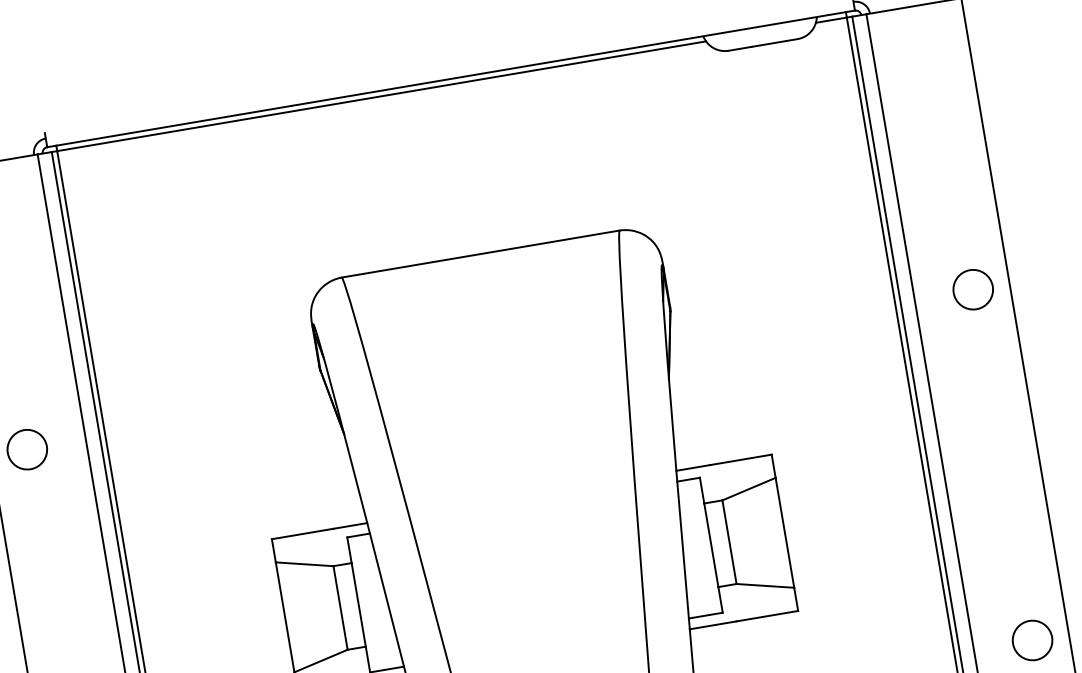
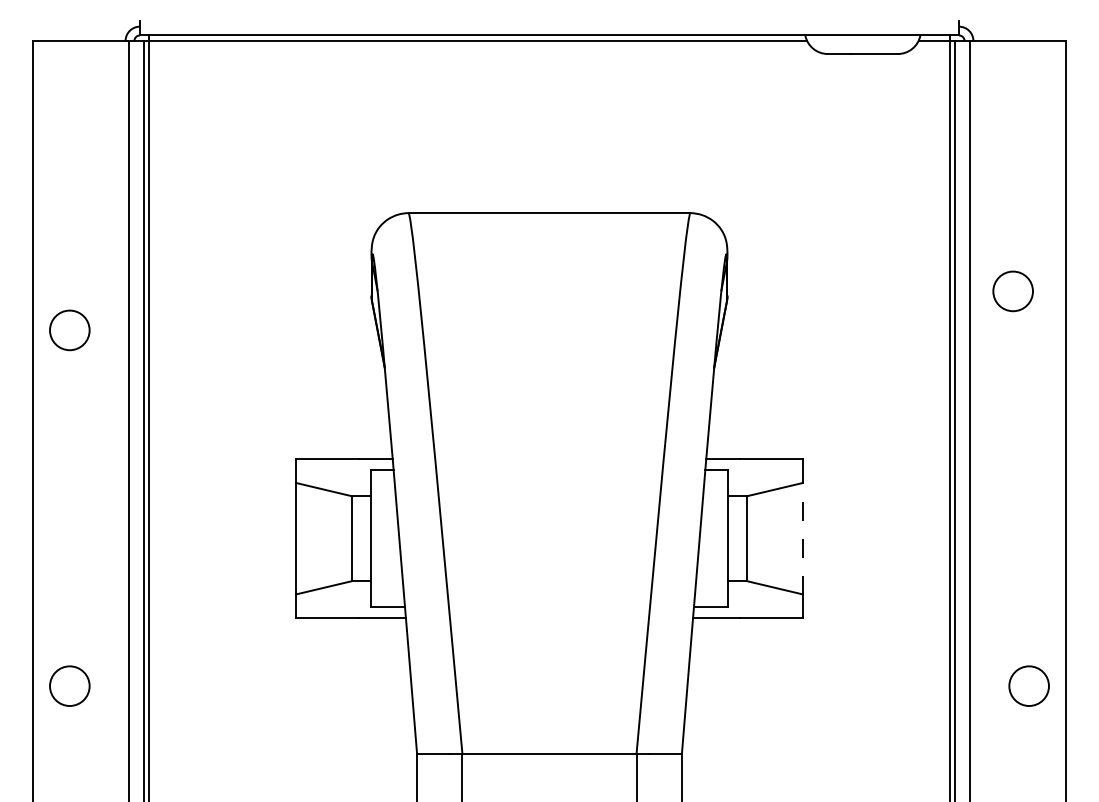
circle: (972, 289) -> (1012, 291), moved
line: (784, 532) -> (802, 538), solid -> dashed

